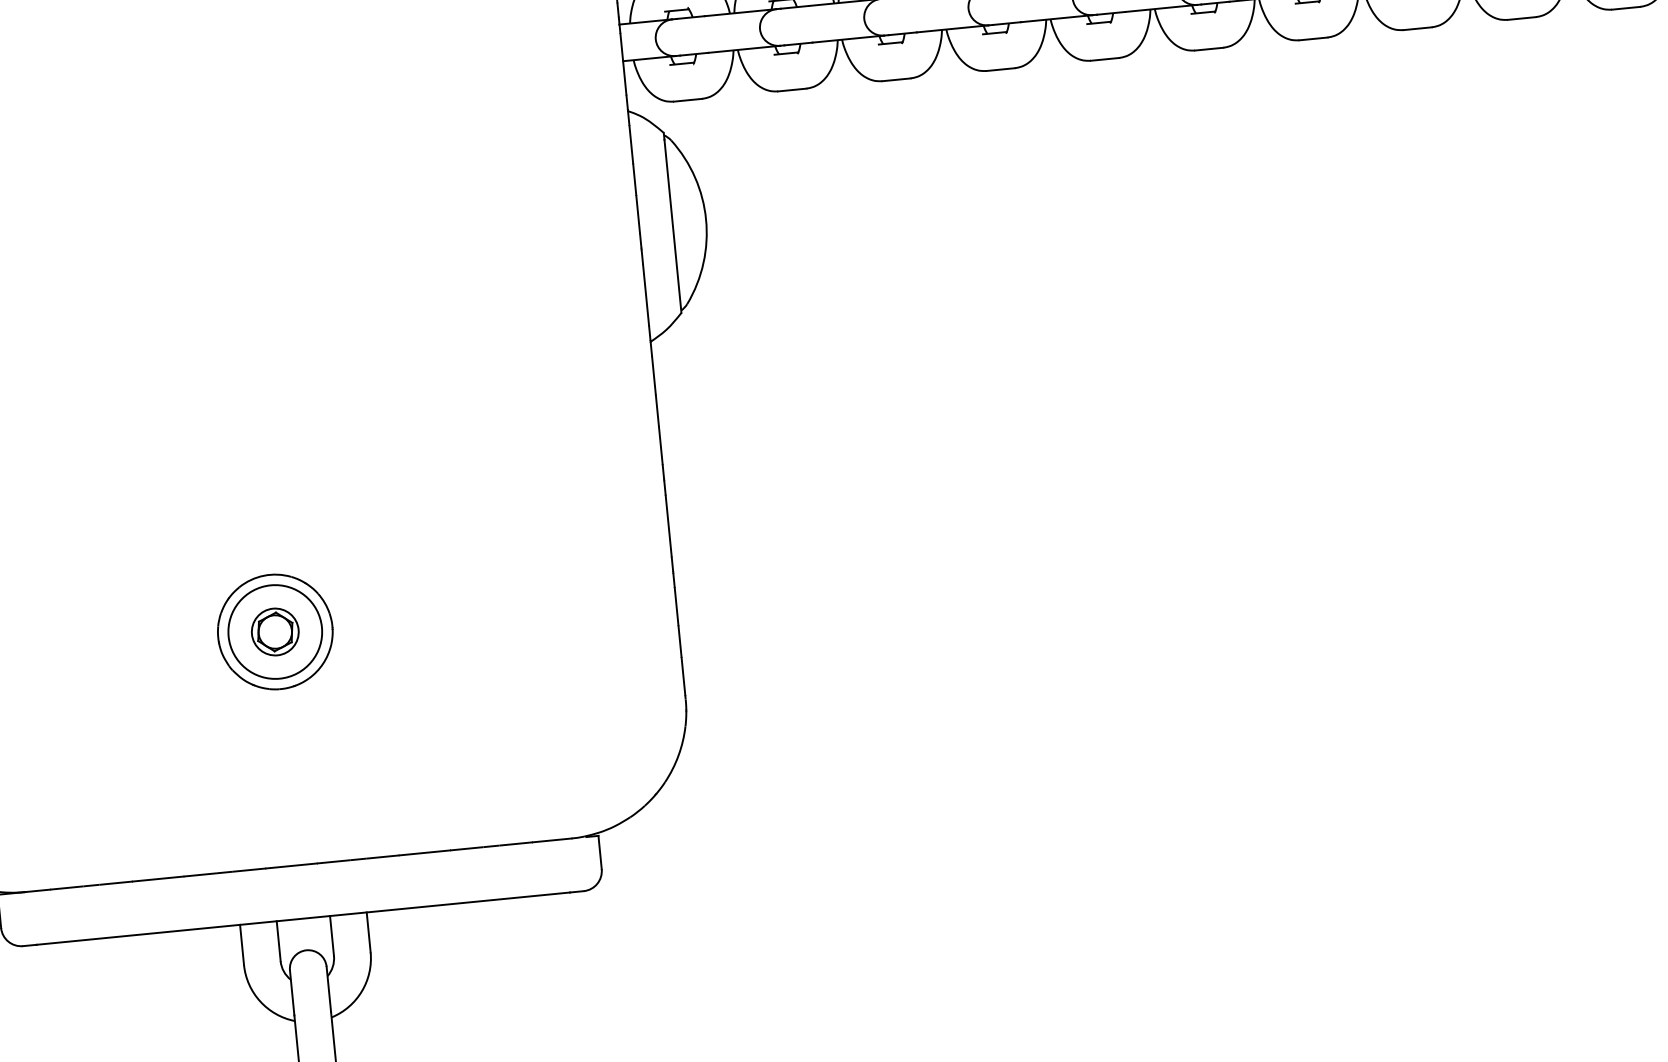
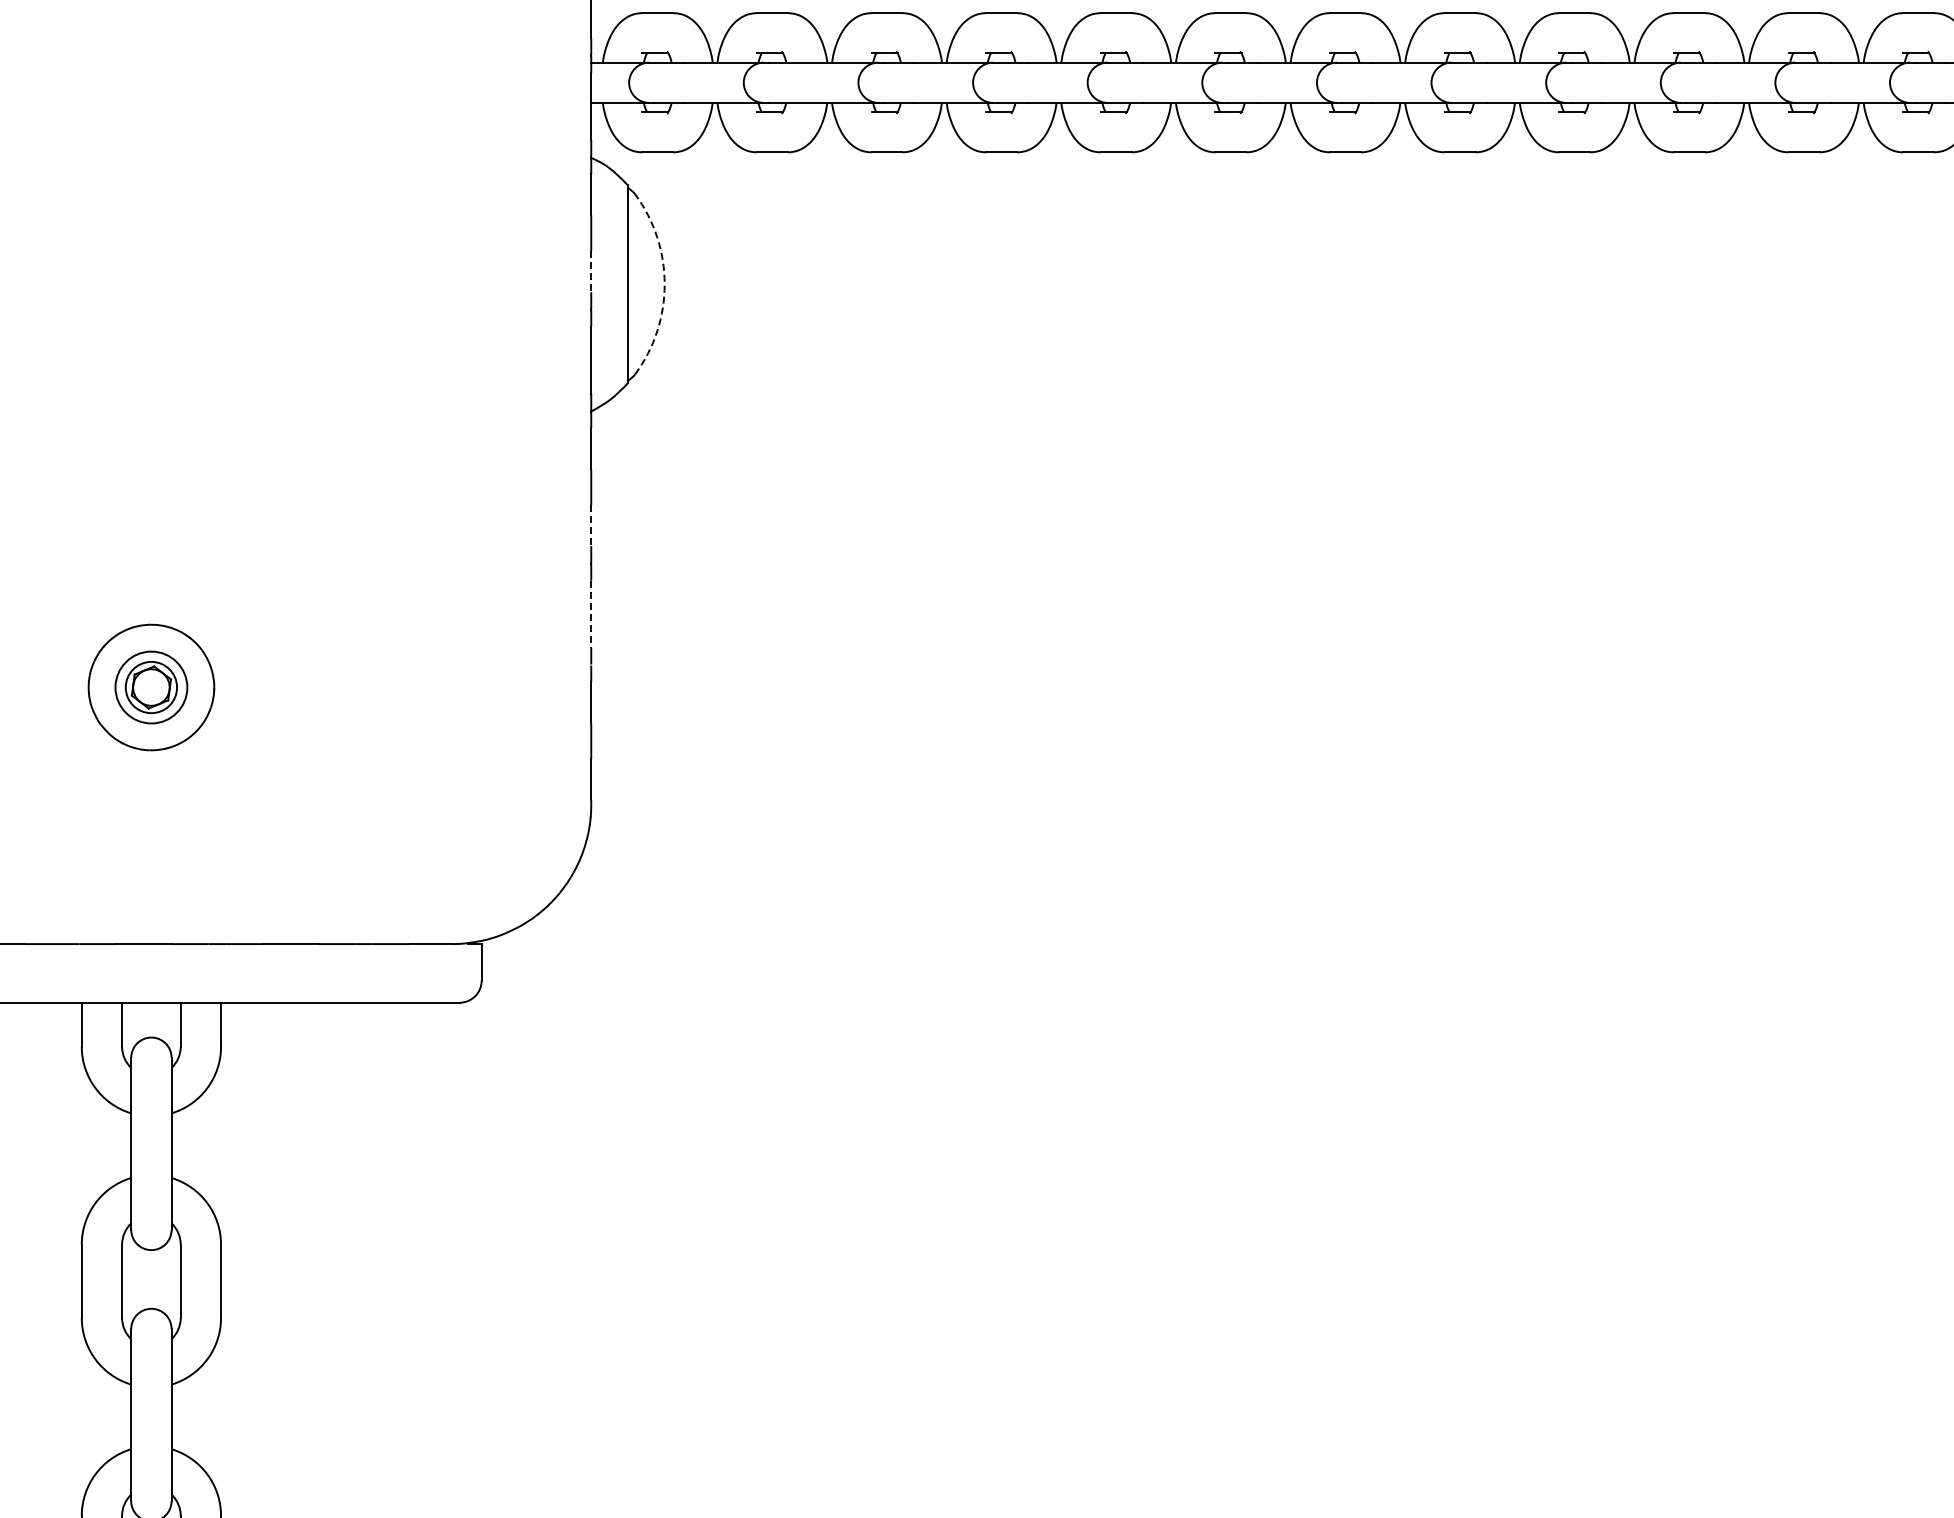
line: (638, 214) -> (591, 271), solid -> dashed
arc: (705, 219) -> (664, 284), solid -> dashed
line: (661, 445) -> (591, 525), solid -> dashed
line: (668, 526) -> (591, 614), solid -> dashed
circle: (275, 631) -> (151, 687), size x0.7

